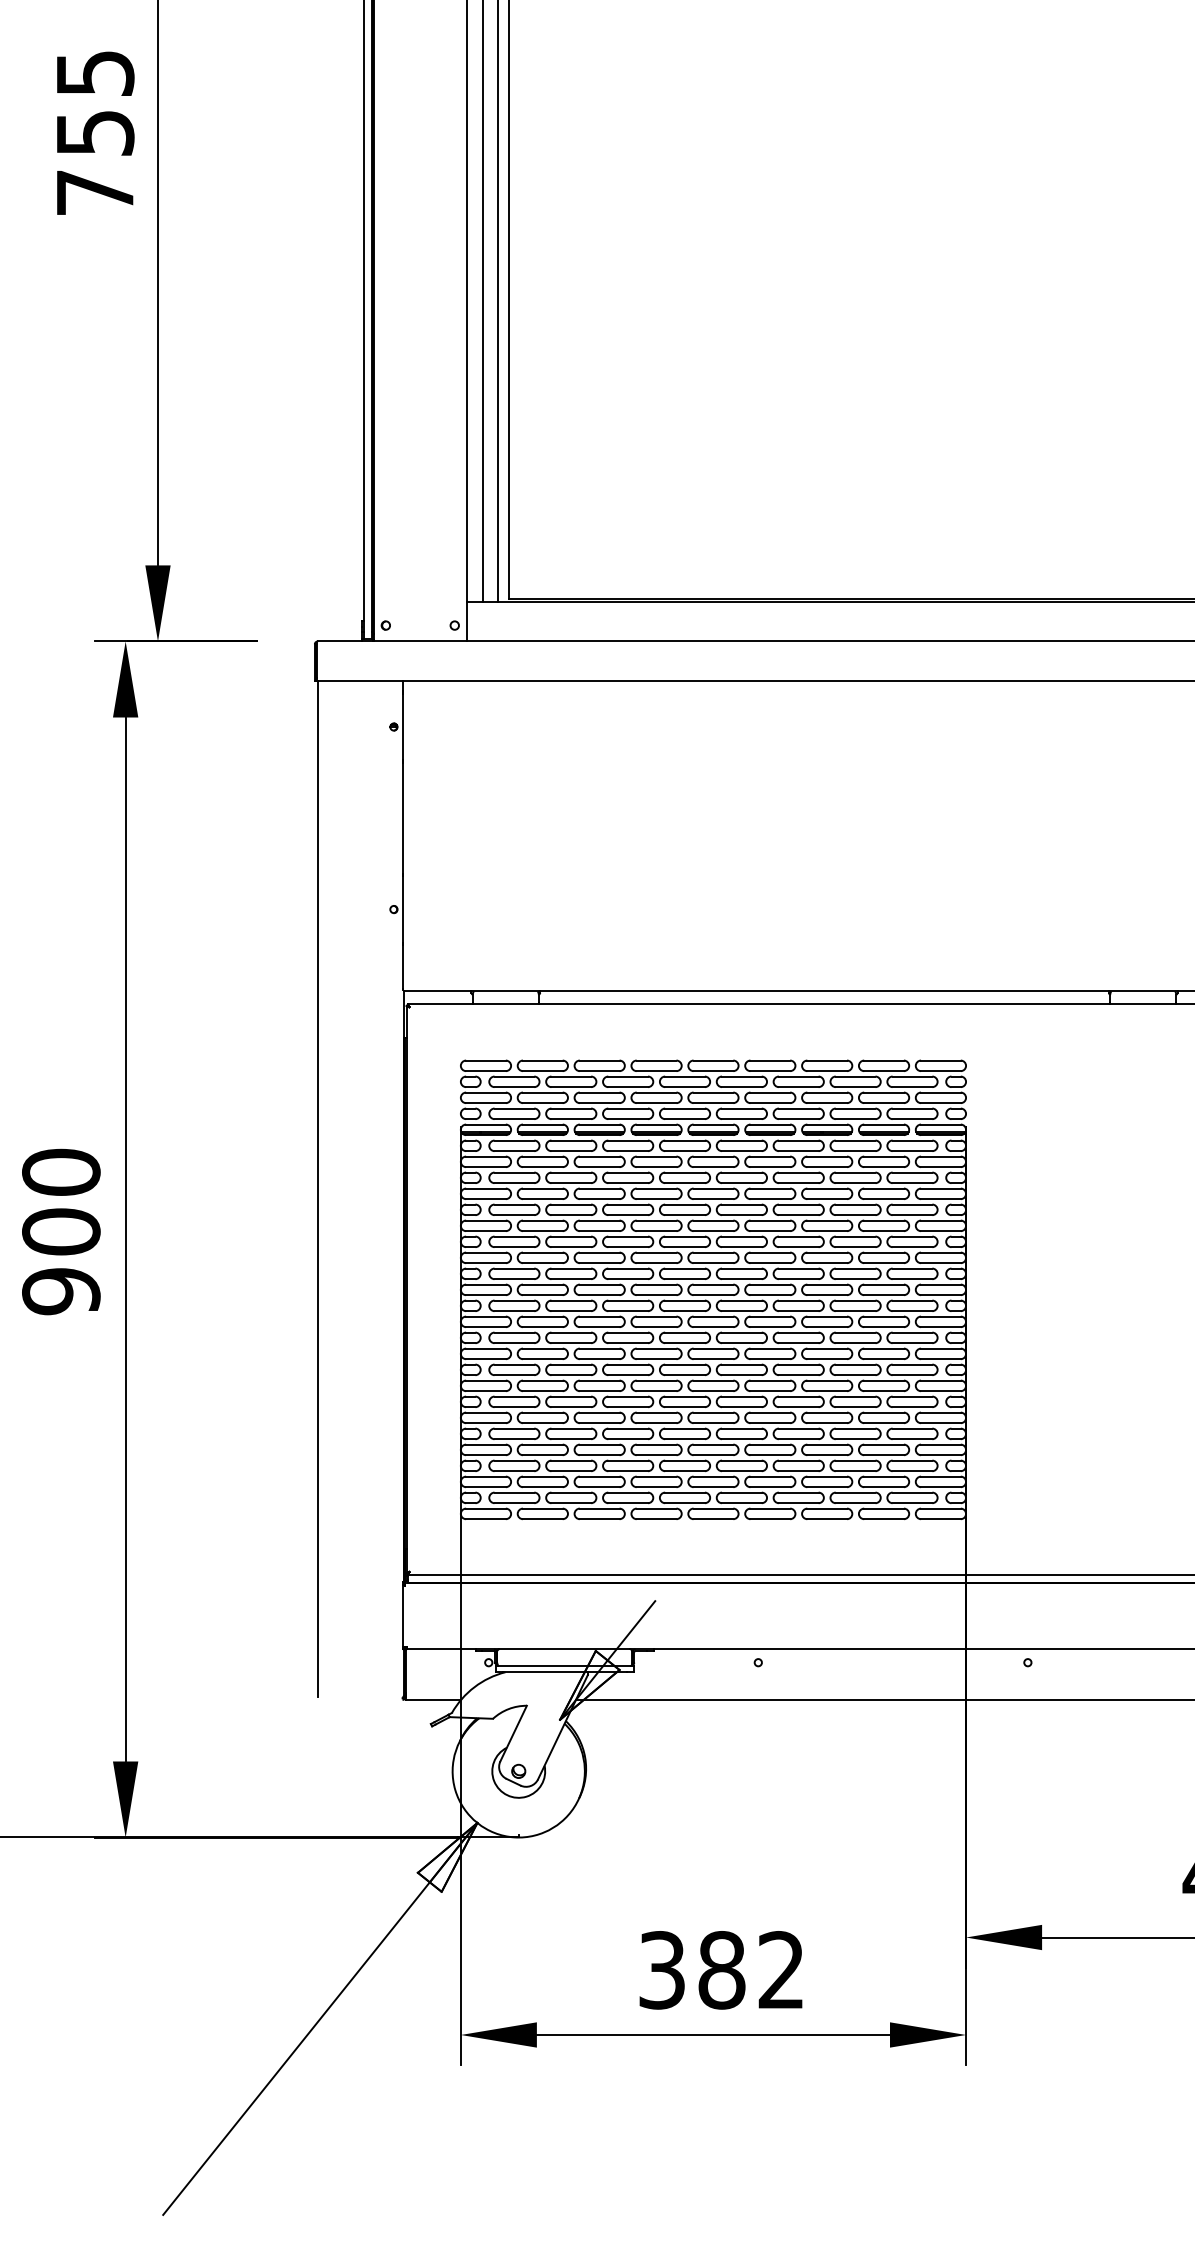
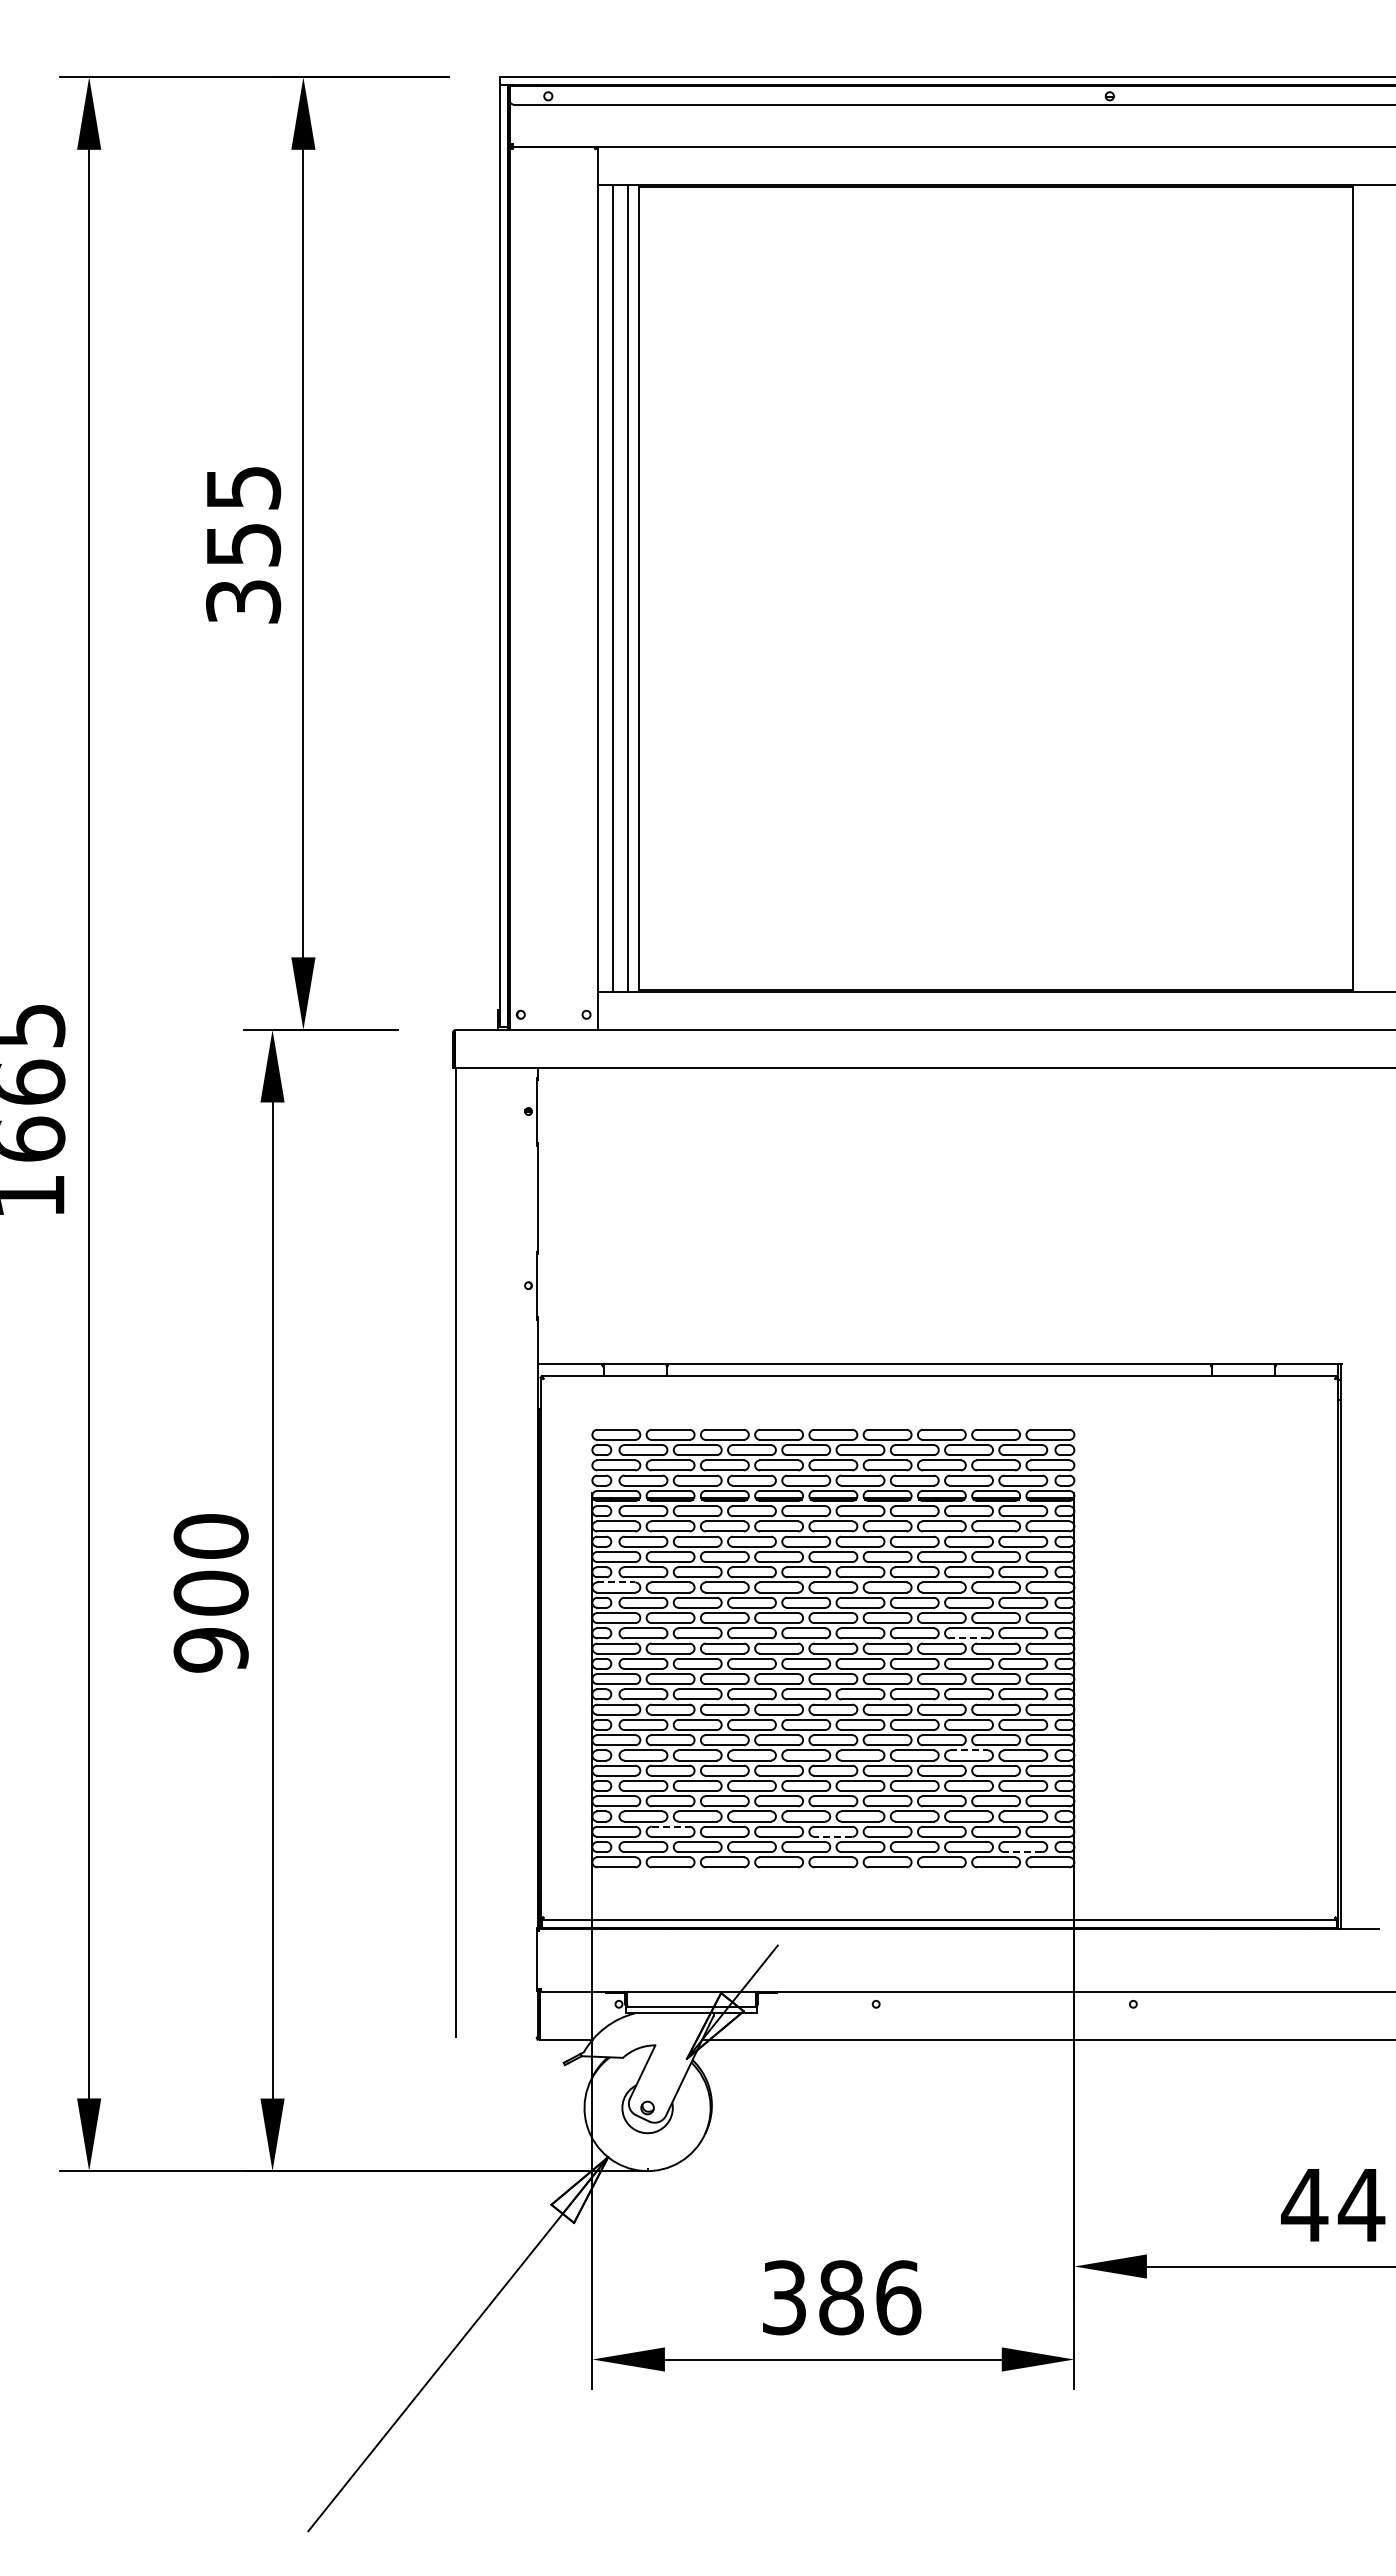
text: (95, 192) -> (243, 601), 755 -> 355
line: (486, 1220) -> (616, 1582), solid -> dashed
line: (856, 1279) -> (969, 1638), solid -> dashed
line: (856, 1396) -> (969, 1750), solid -> dashed
line: (542, 1476) -> (670, 1826), solid -> dashed
line: (713, 1486) -> (833, 1836), solid -> dashed
line: (912, 1503) -> (1023, 1852), solid -> dashed
text: (781, 1969) -> (898, 2297), 382 -> 386

